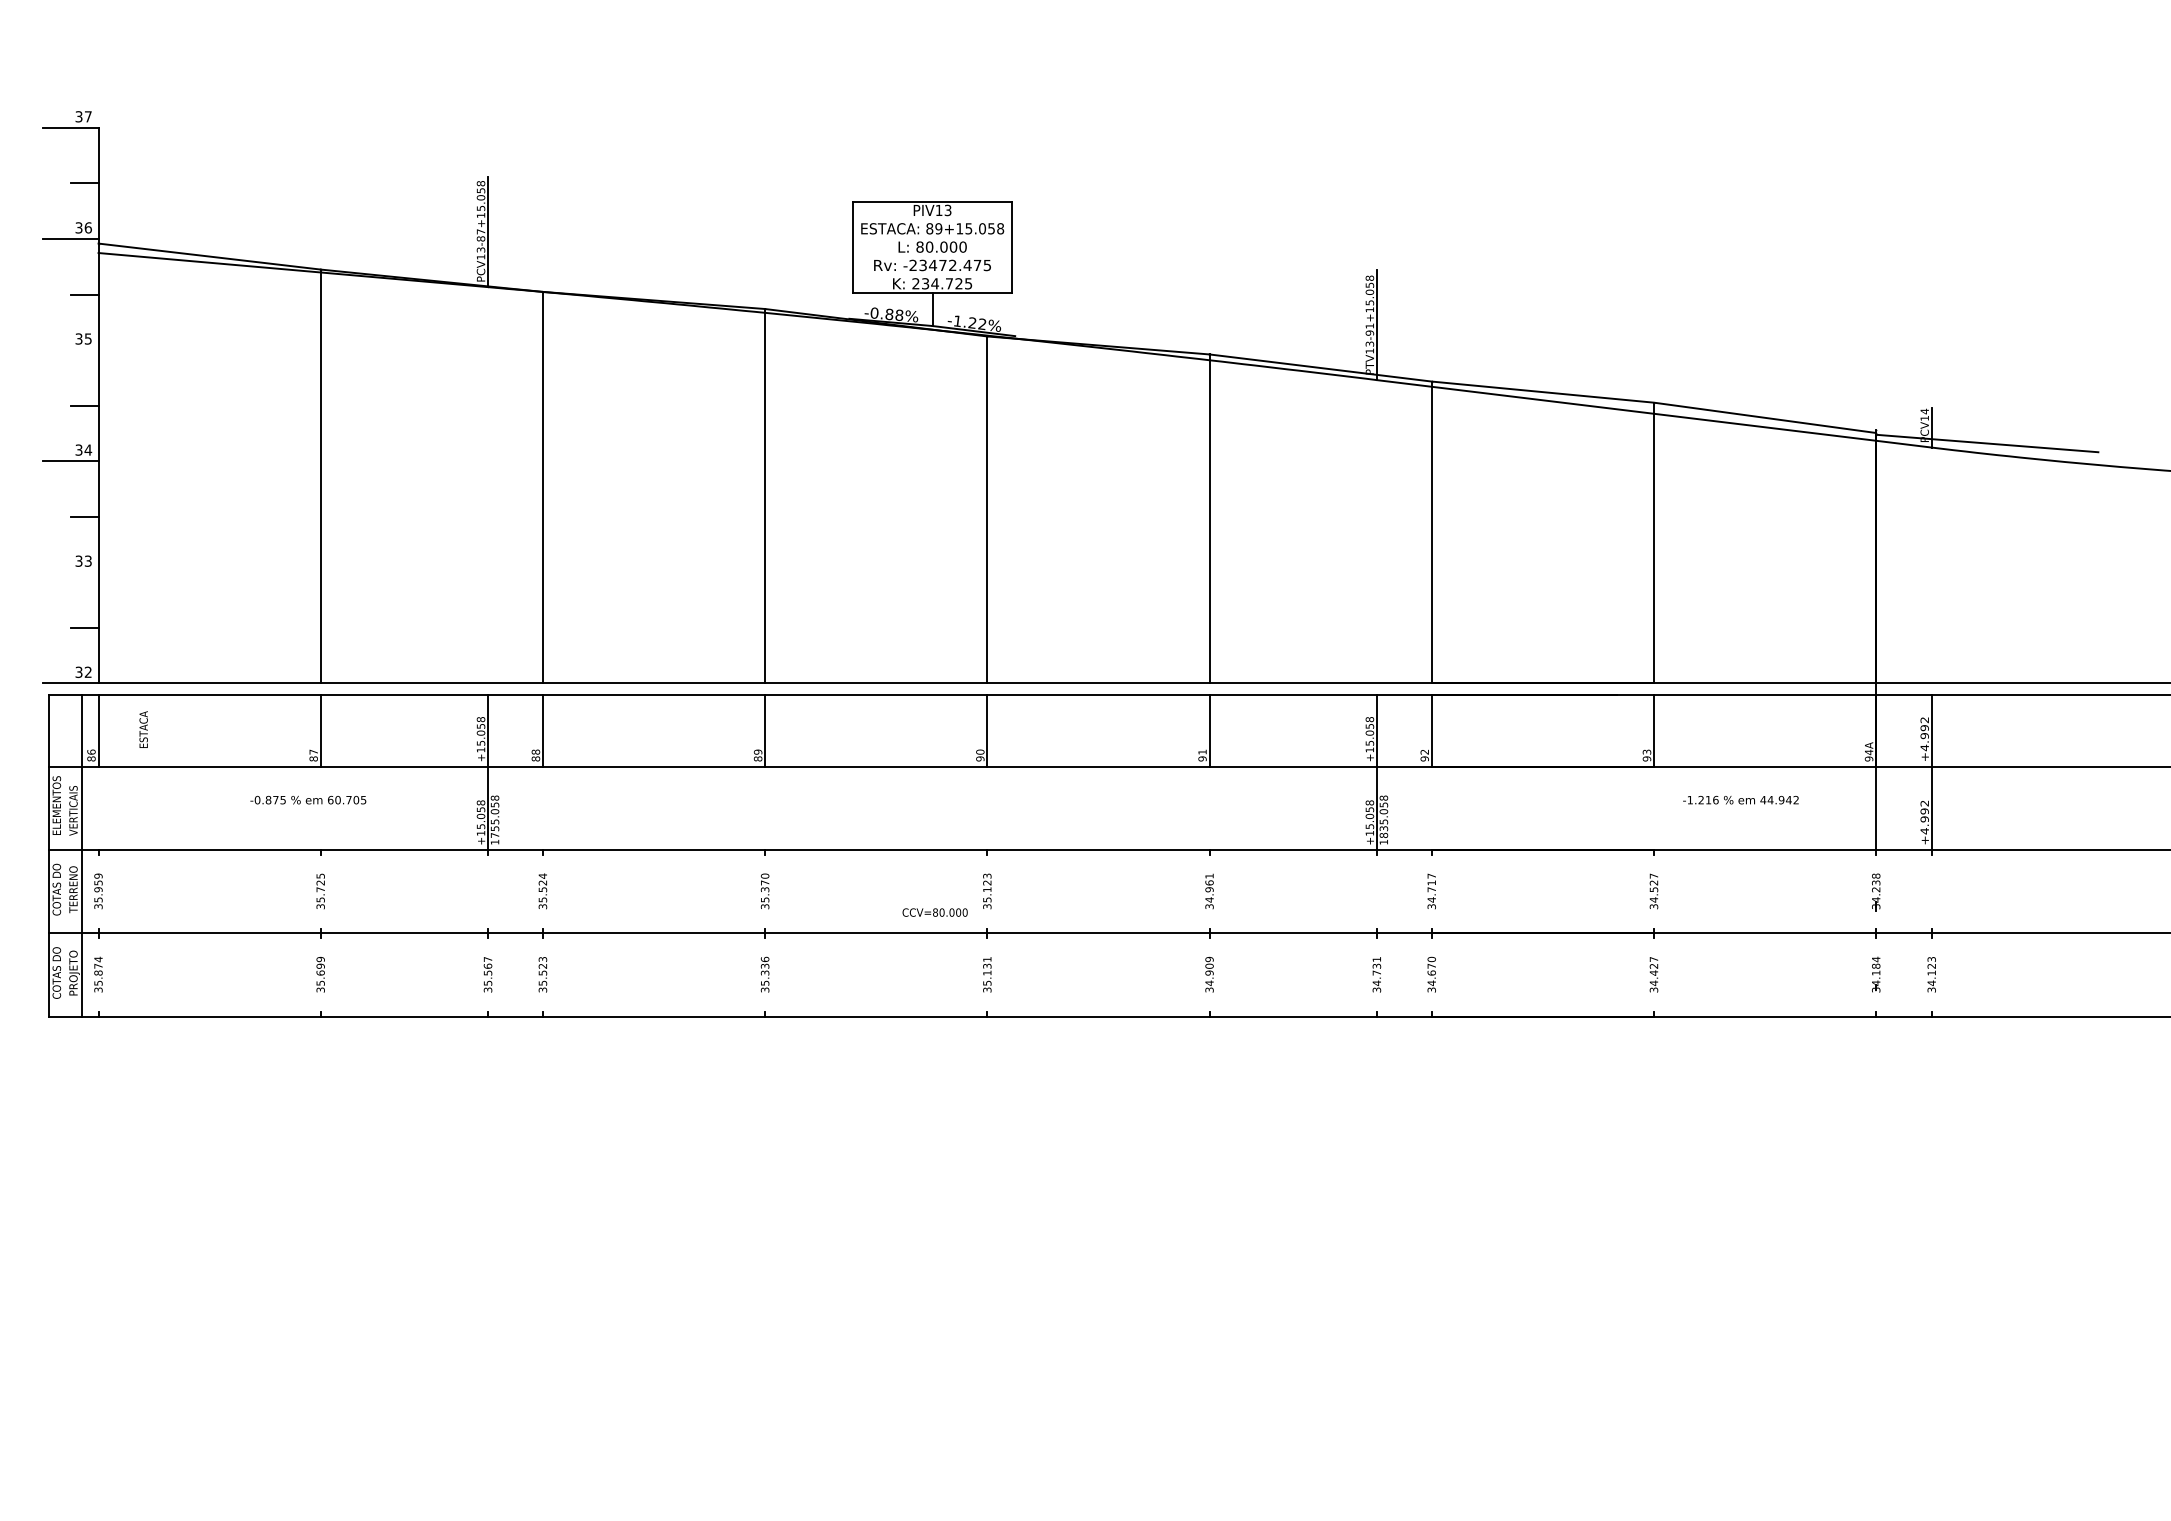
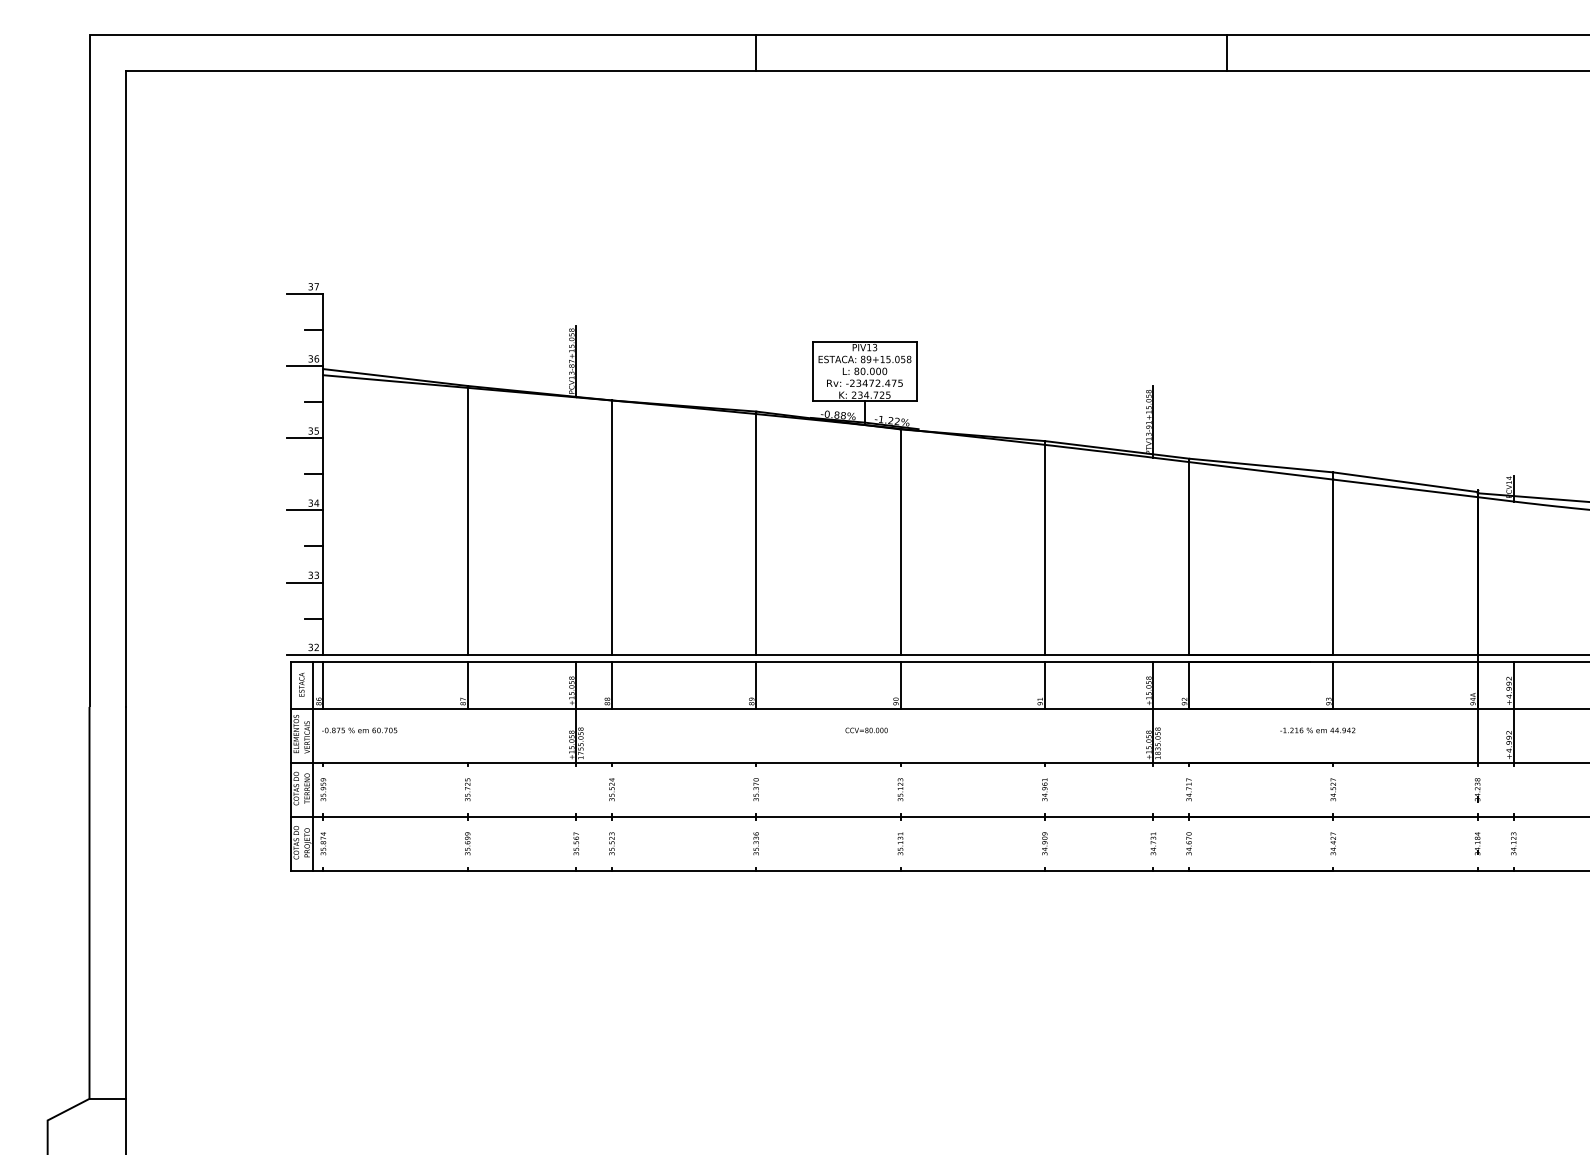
line: (70, 350) -> (305, 438), added
line: (70, 572) -> (305, 582), added
text: (143, 729) -> (301, 684), moved
text: (308, 800) -> (359, 730), moved
text: (1740, 800) -> (1317, 730), moved
text: (934, 912) -> (866, 730), moved

